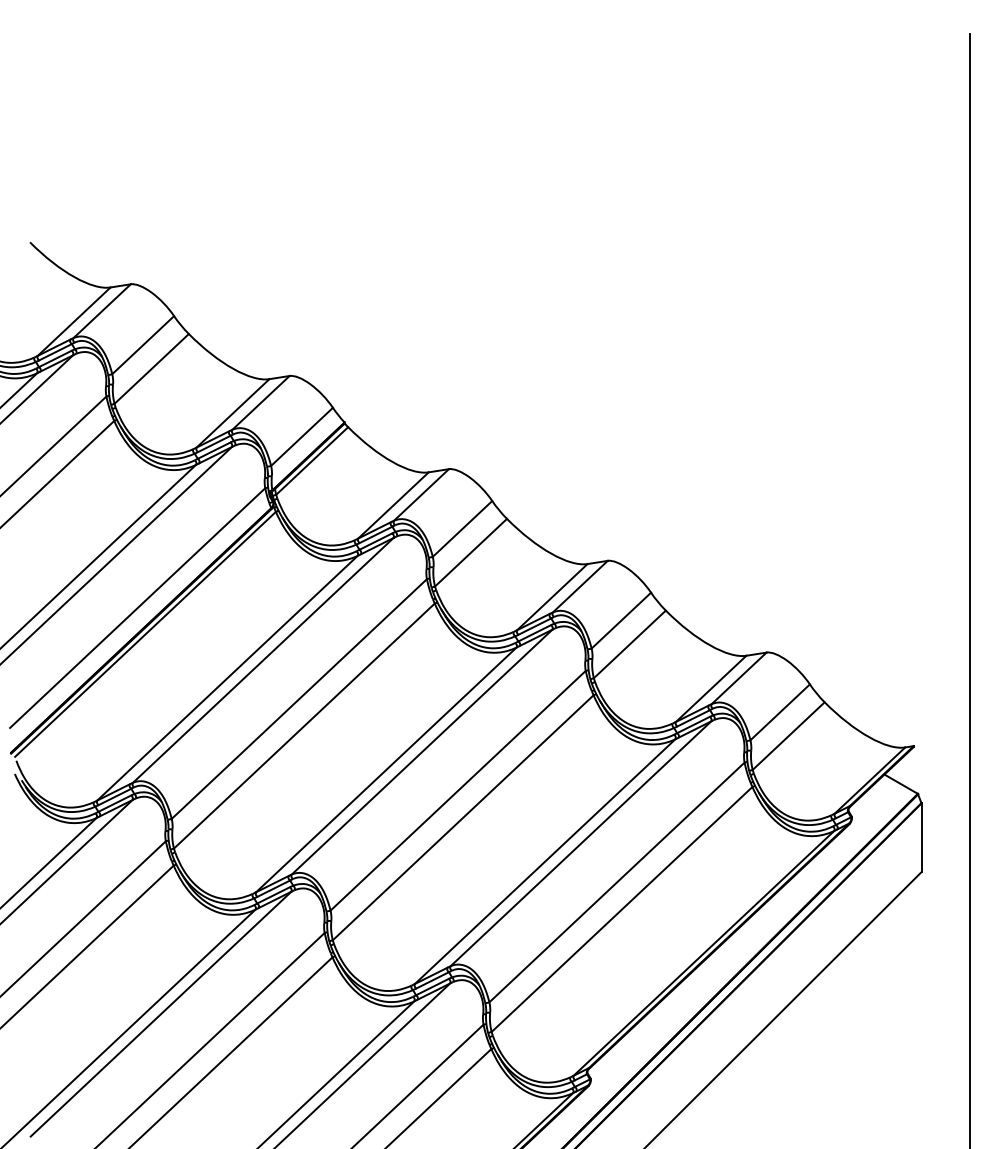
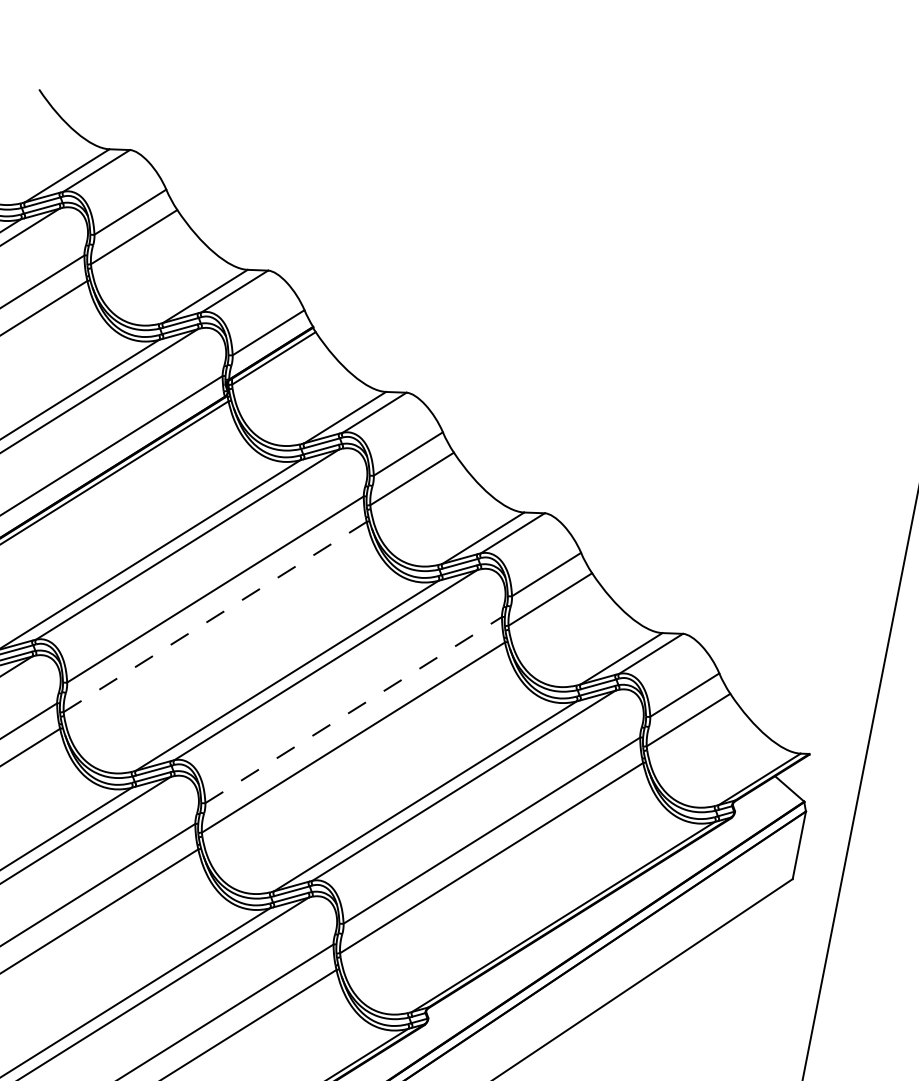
line: (304, 726) -> (215, 617), solid -> dashed
line: (458, 790) -> (354, 709), solid -> dashed

